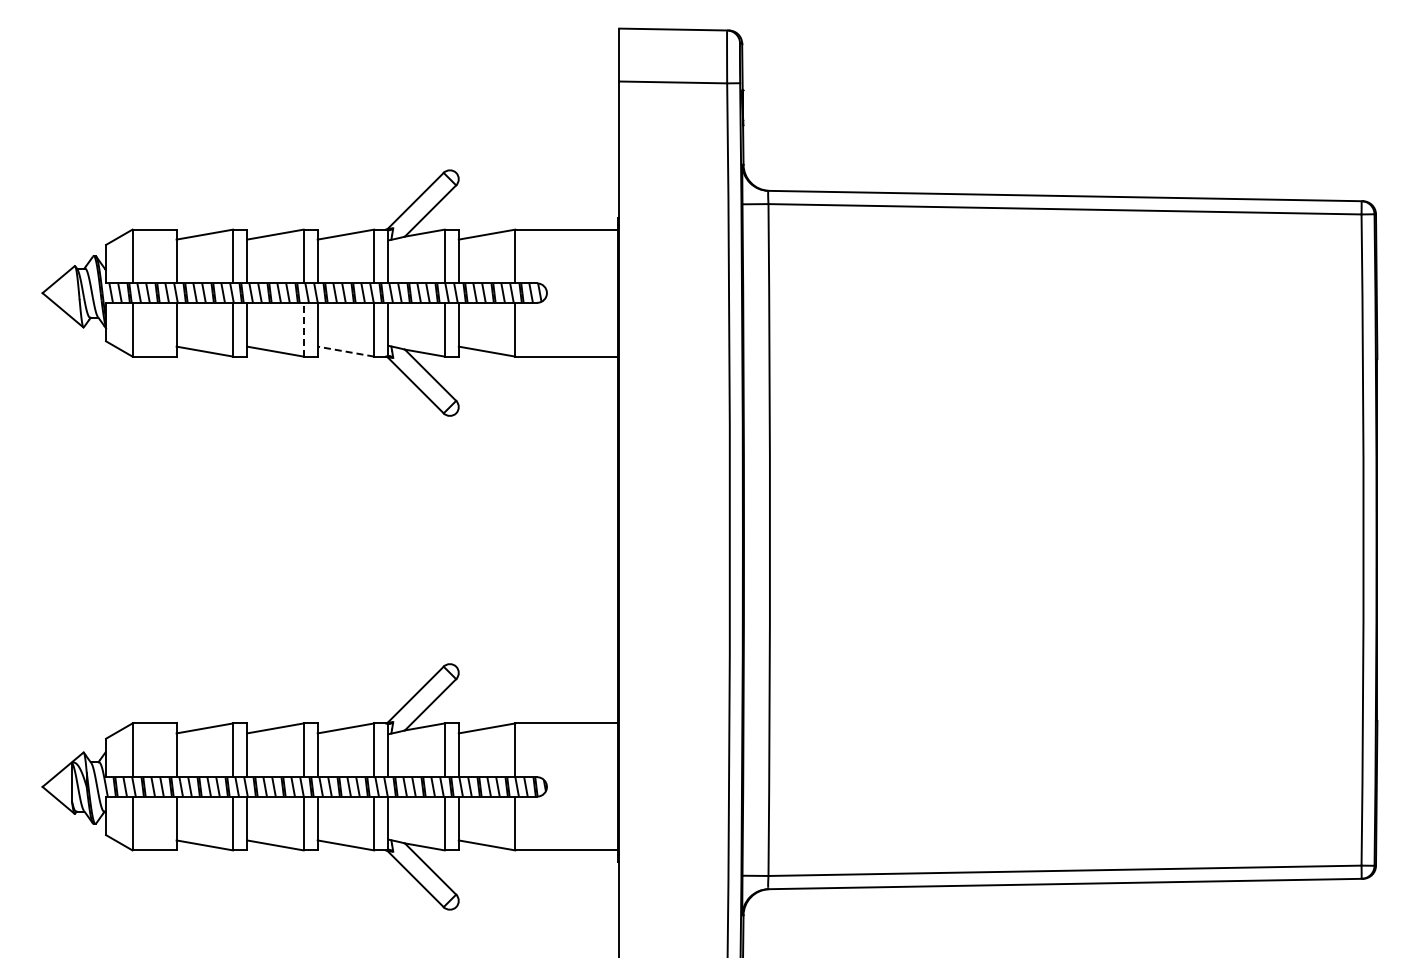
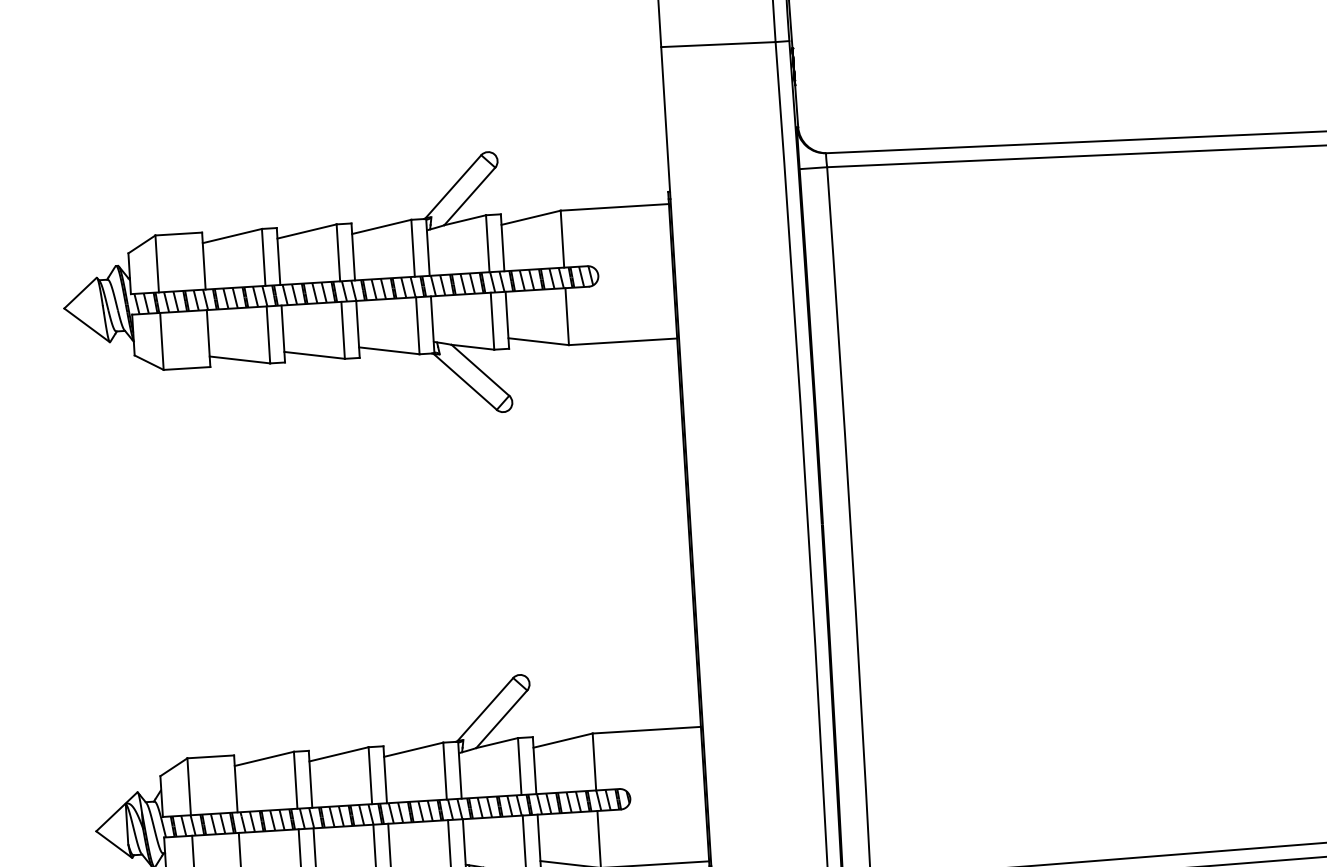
line: (303, 329) -> (342, 330), dashed -> solid
line: (345, 351) -> (388, 350), dashed -> solid

